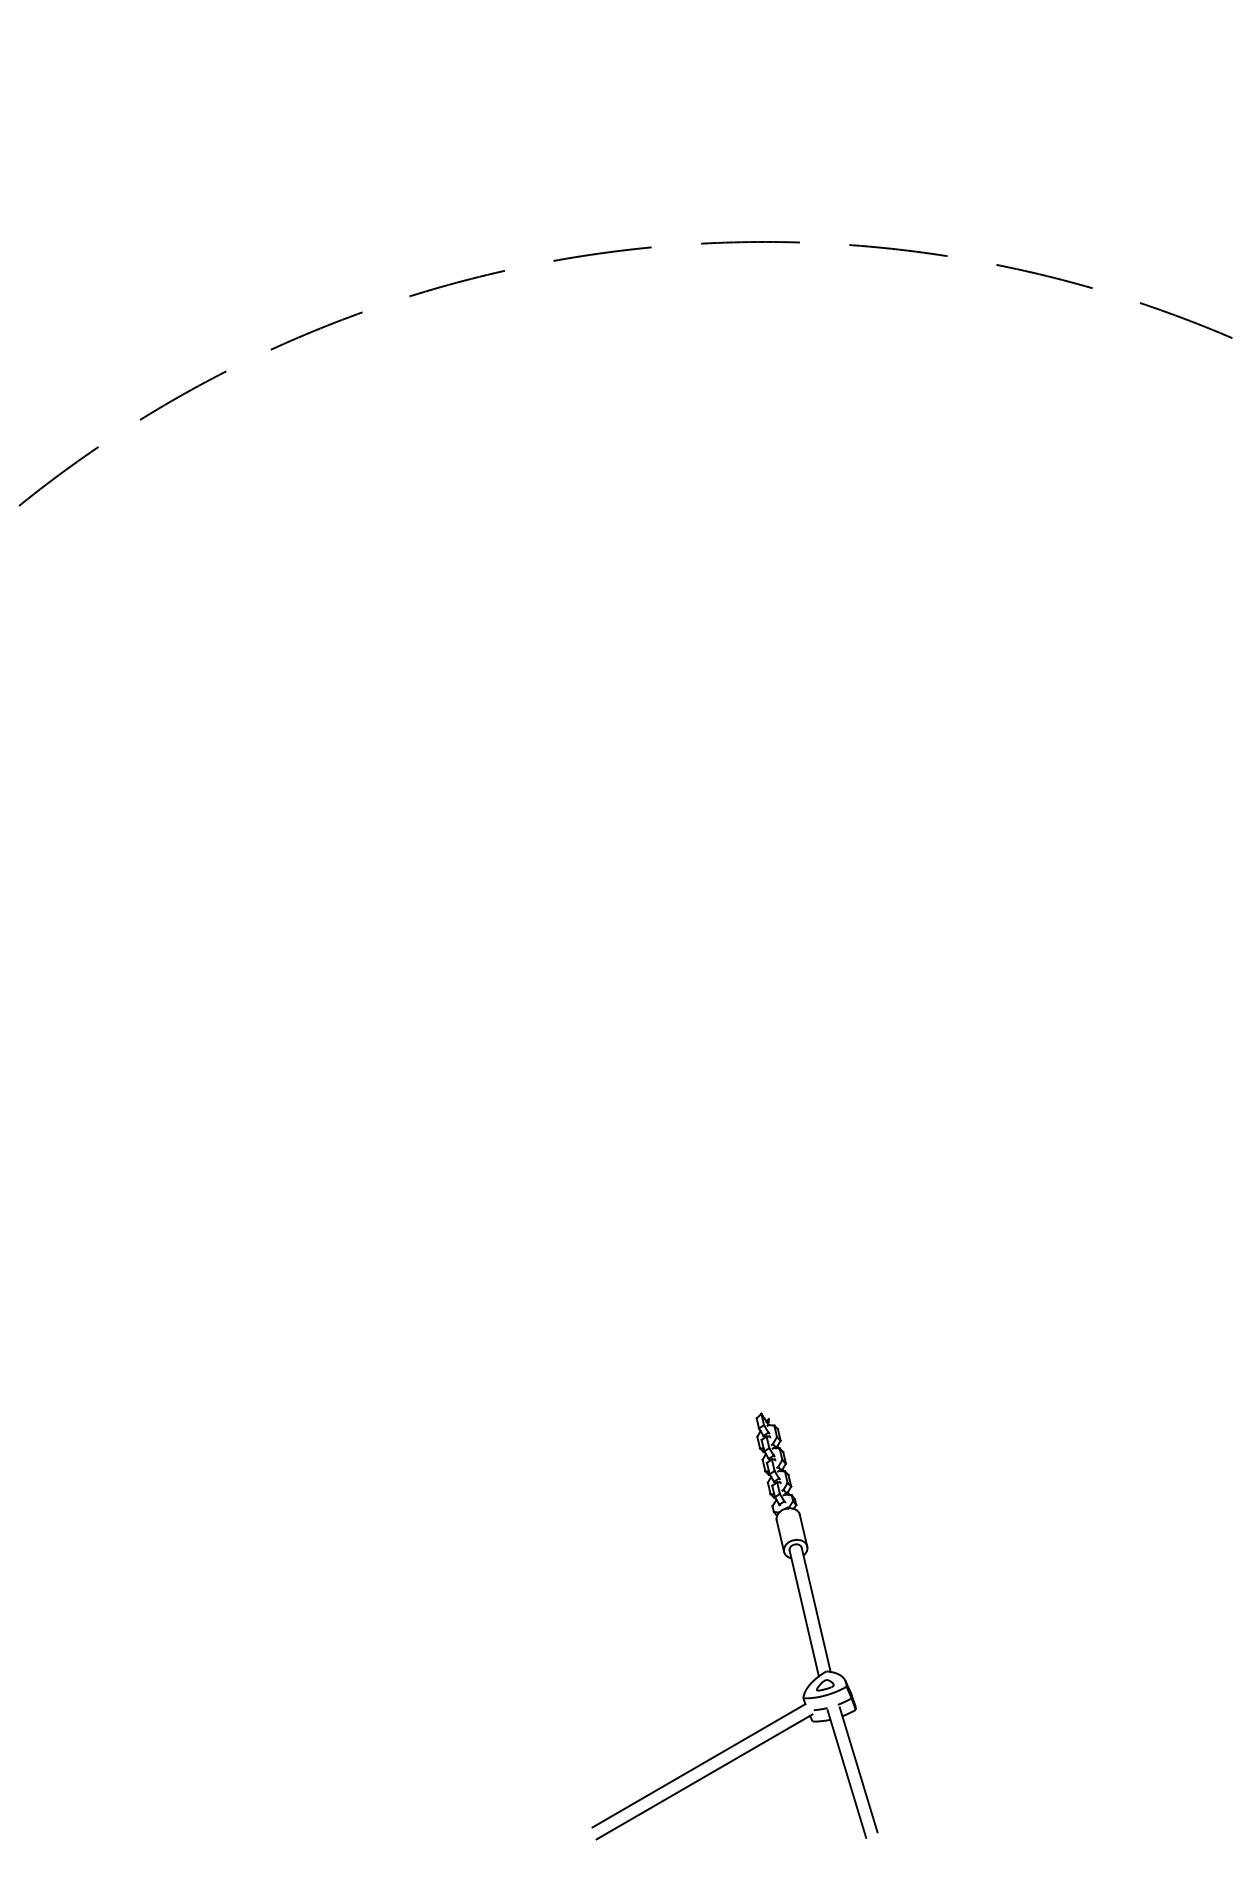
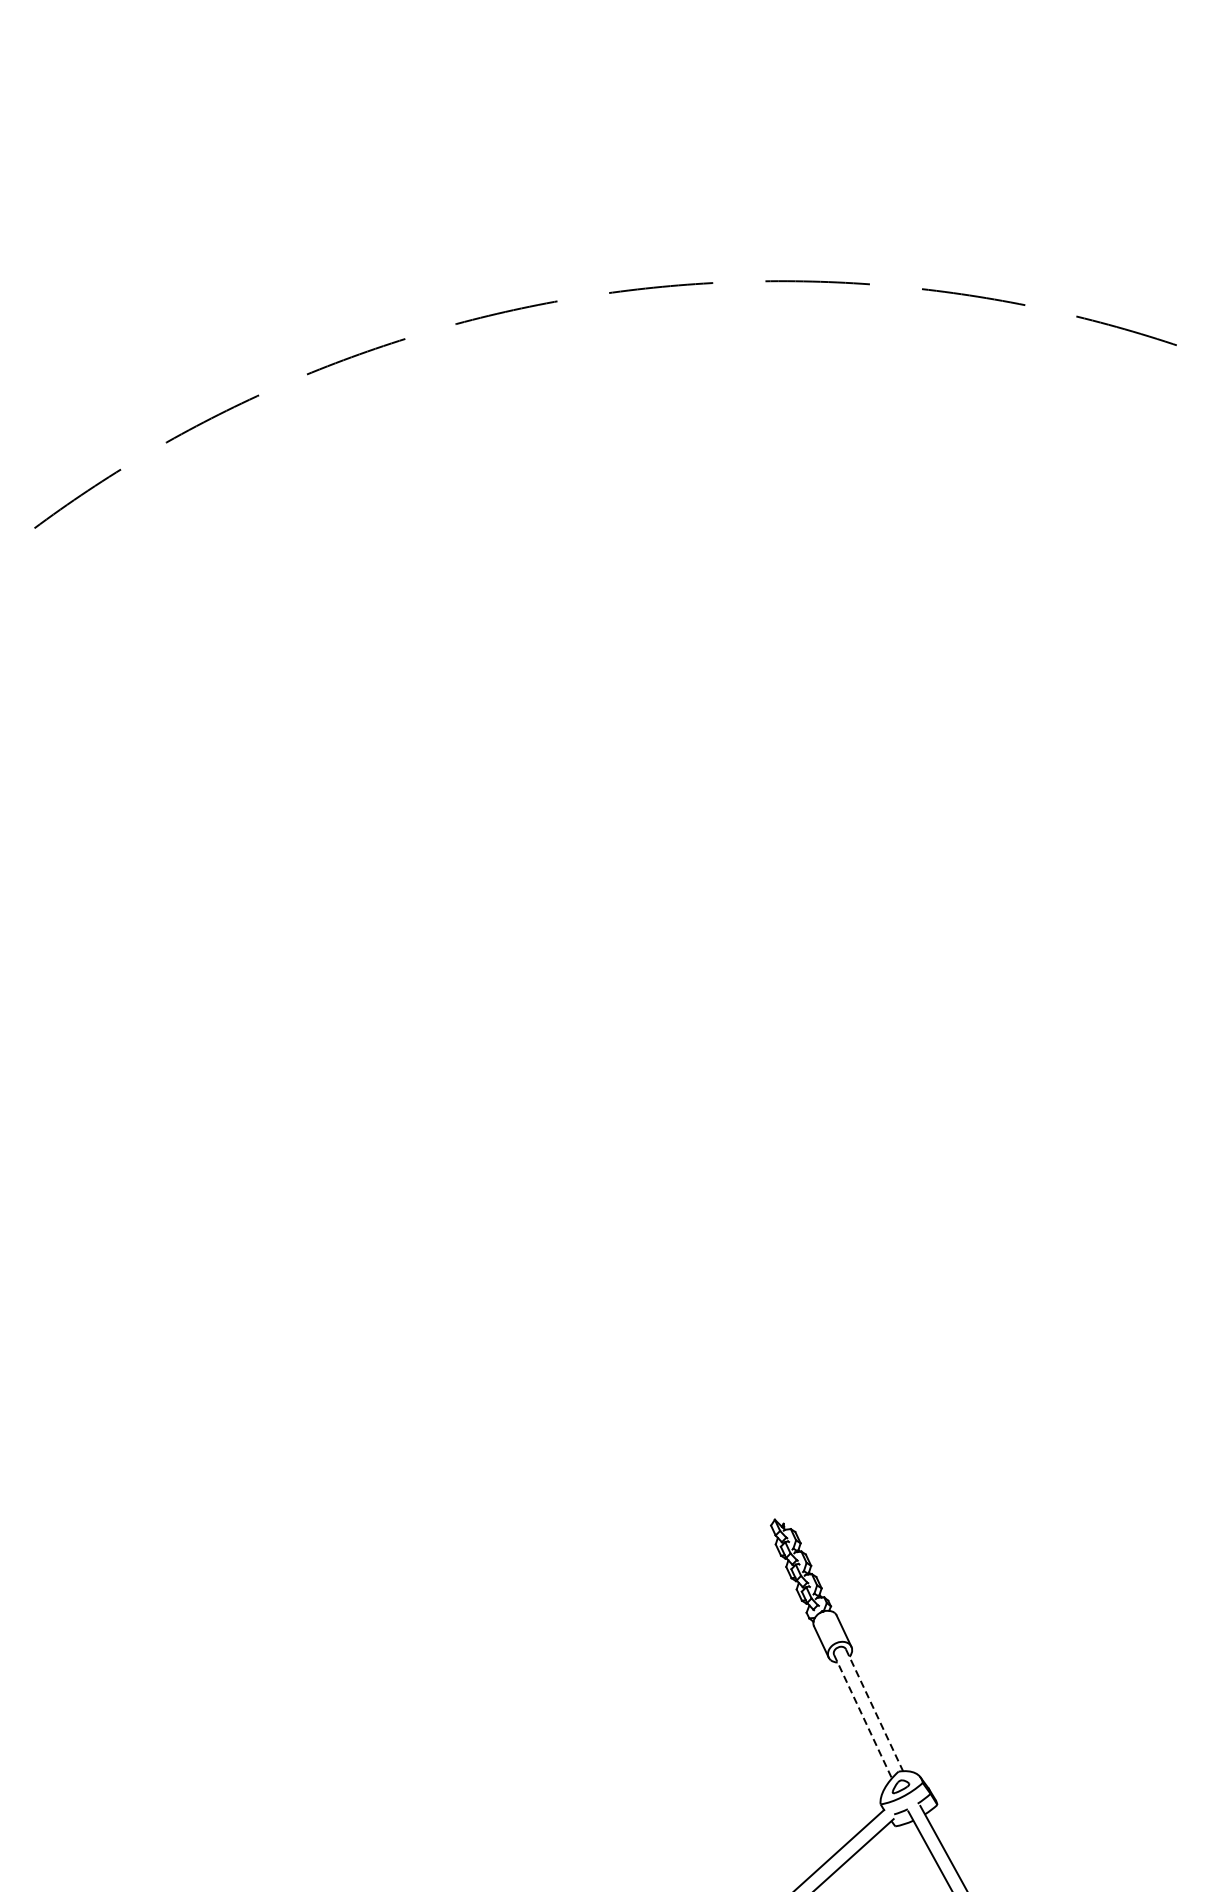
line: (816, 1609) -> (874, 1709), solid -> dashed
line: (804, 1613) -> (863, 1716), solid -> dashed

